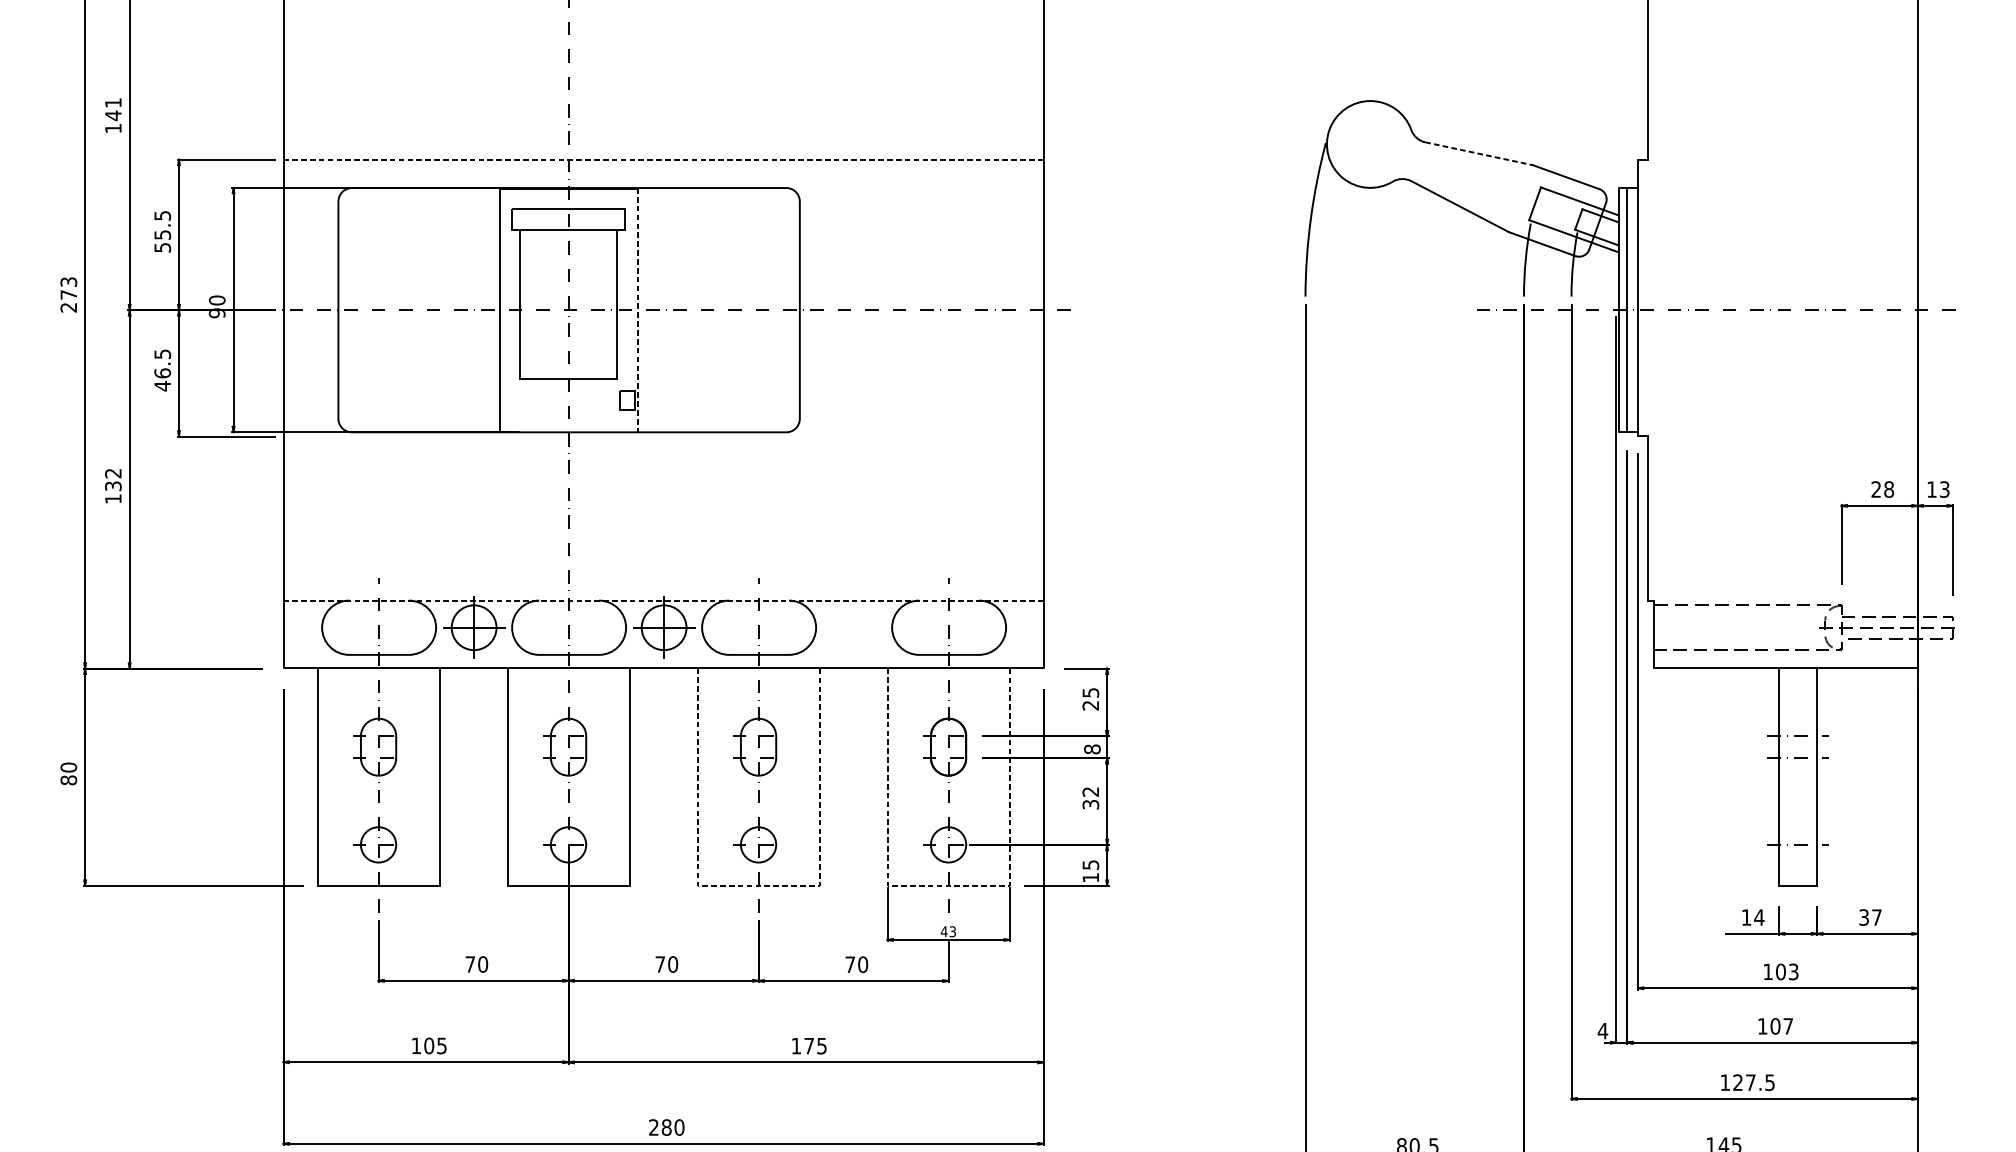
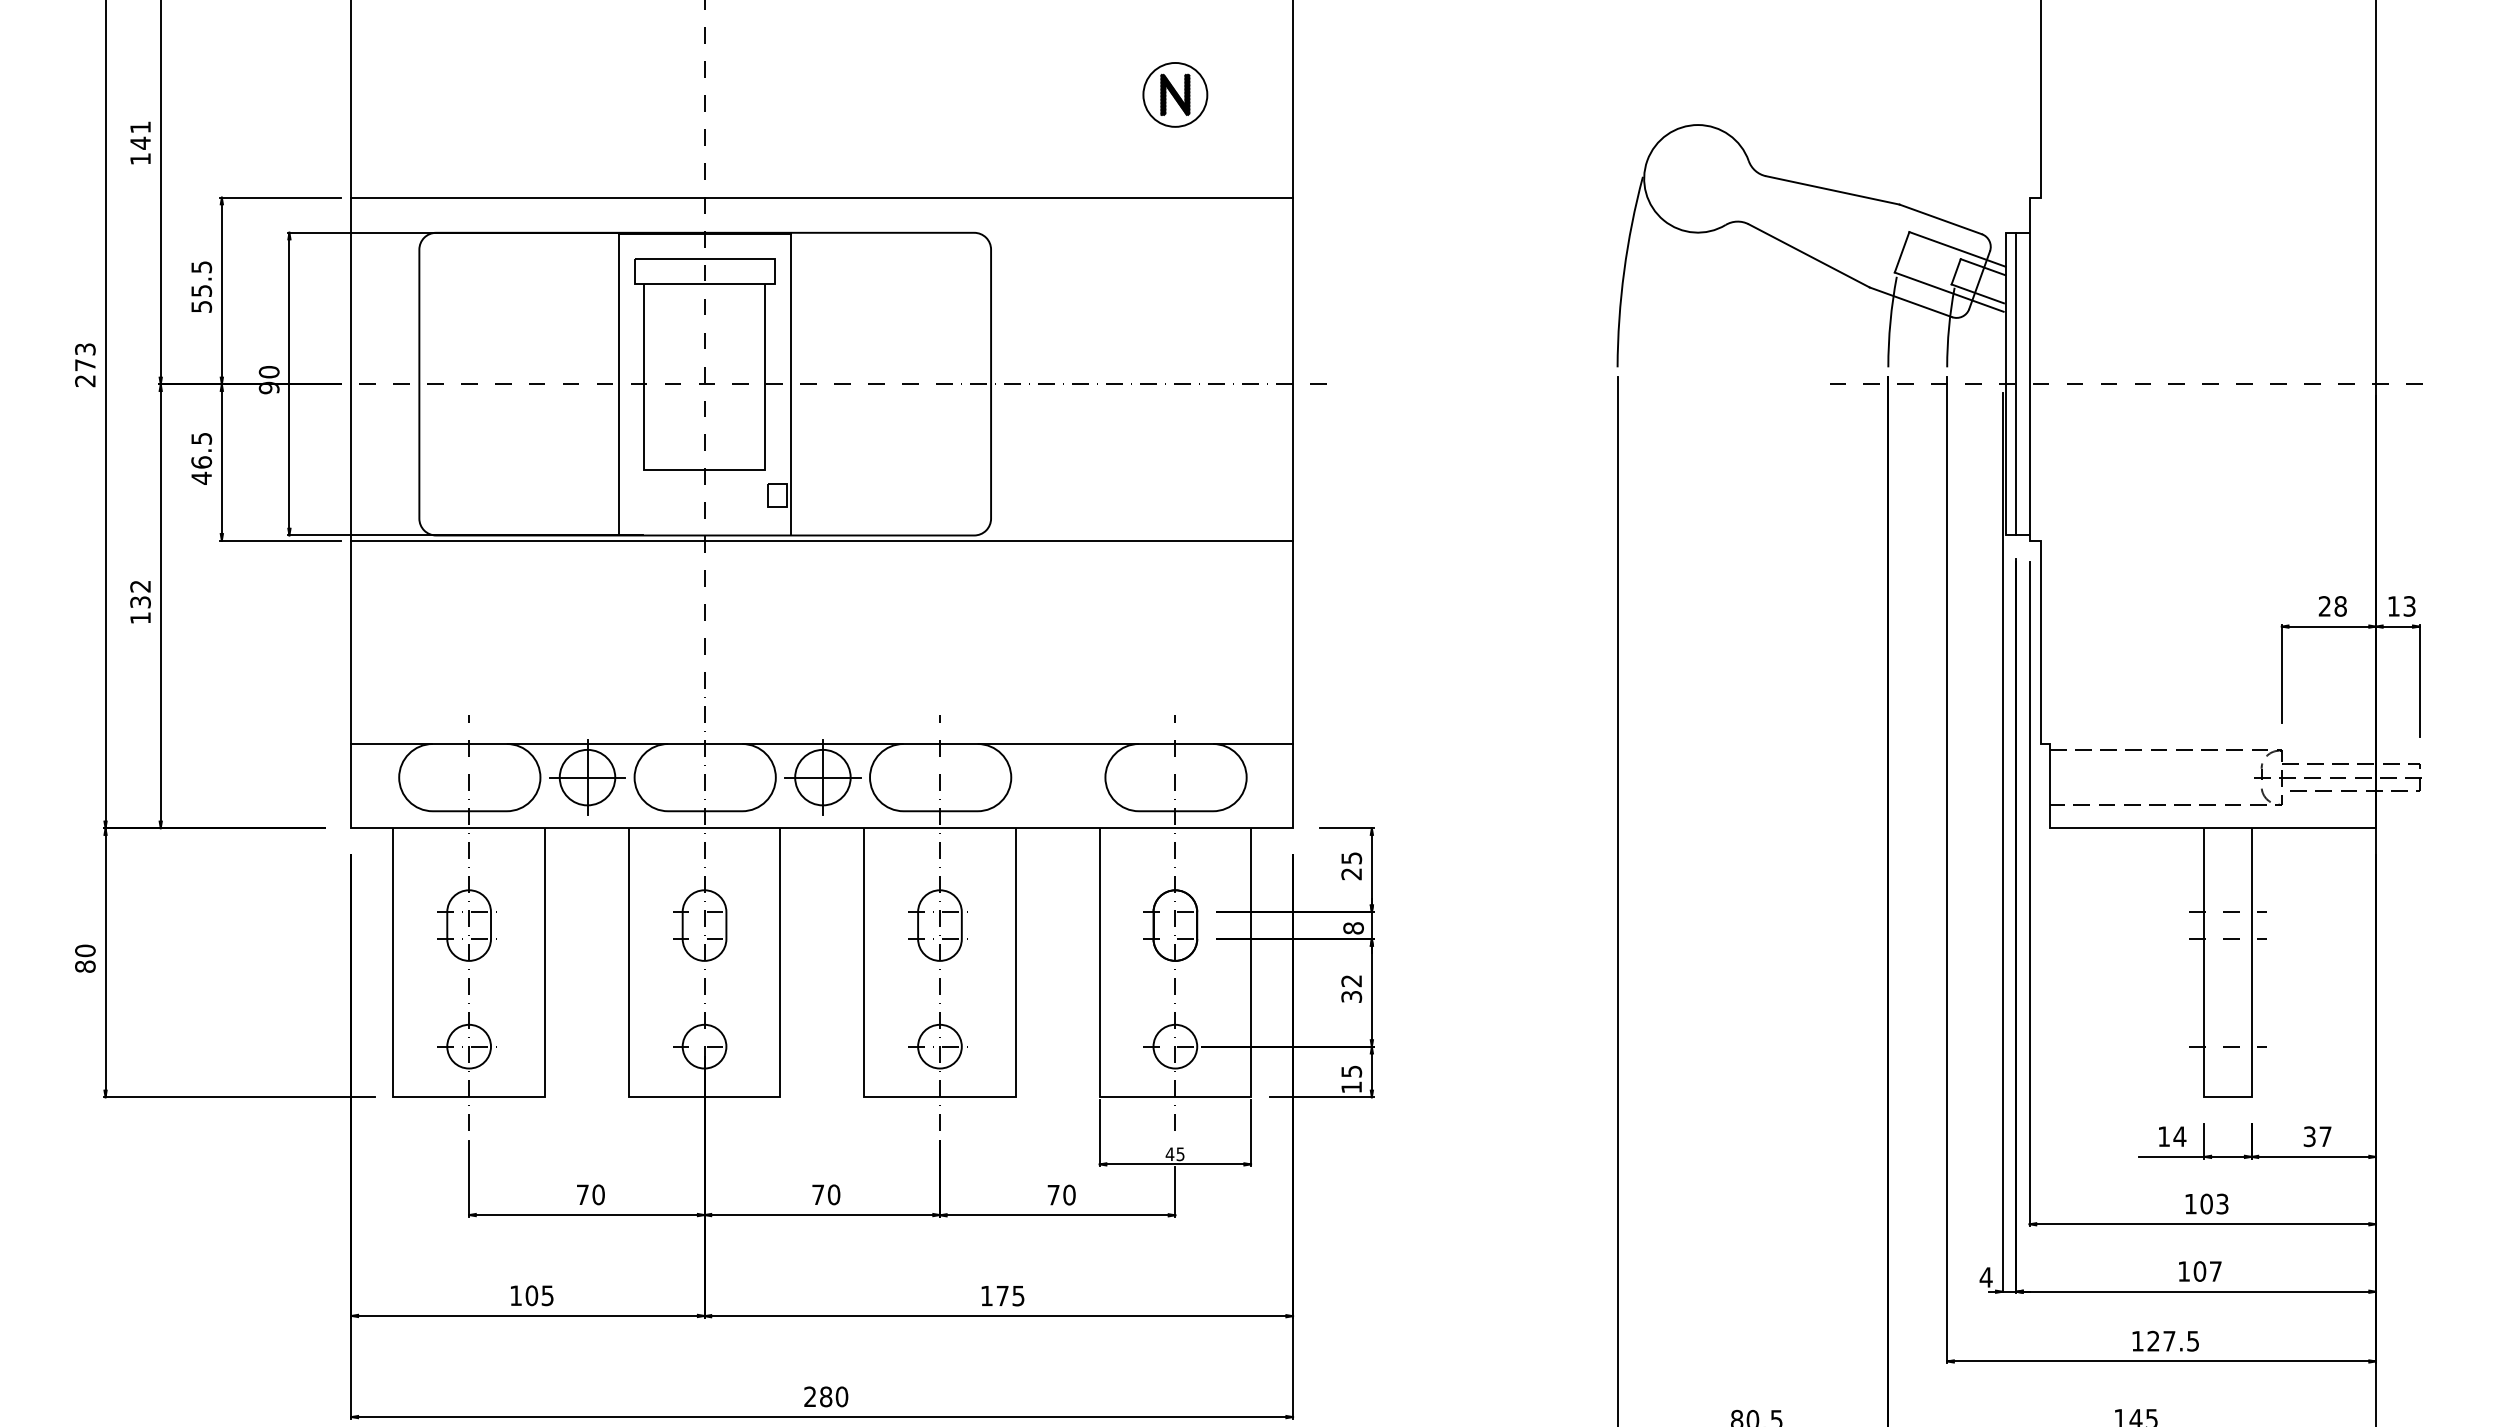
part: (948, 76) -> (1175, 94), added
line: (1479, 153) -> (1833, 190), dashed -> solid
line: (663, 159) -> (822, 197), dashed -> solid
line: (637, 310) -> (790, 384), dashed -> solid
line: (663, 436) -> (822, 540), added
line: (663, 601) -> (822, 744), dashed -> solid
line: (758, 885) -> (939, 1097), dashed -> solid
line: (948, 885) -> (1175, 1097), dashed -> solid
text: (952, 931) -> (1180, 1153), 43 -> 45

